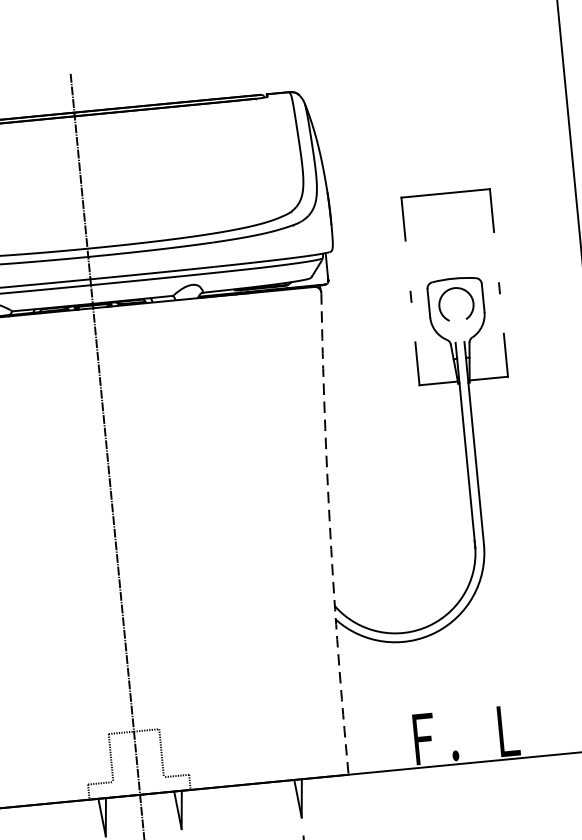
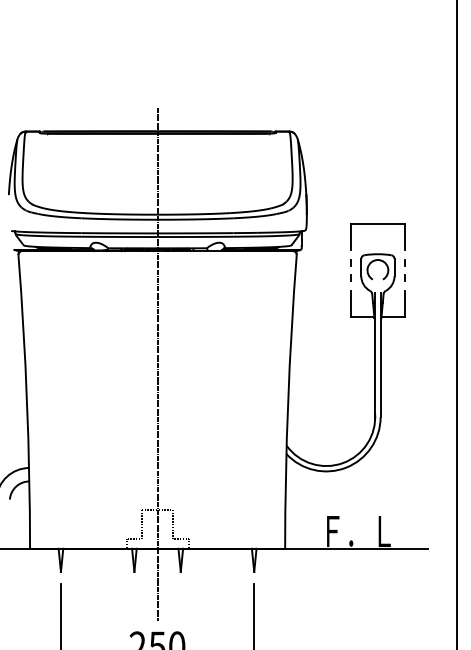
part: (445, 194) -> (377, 224), moved
line: (501, 312) -> (404, 277), added
line: (412, 321) -> (350, 277), added
arc: (330, 533) -> (288, 401), dashed -> solid

